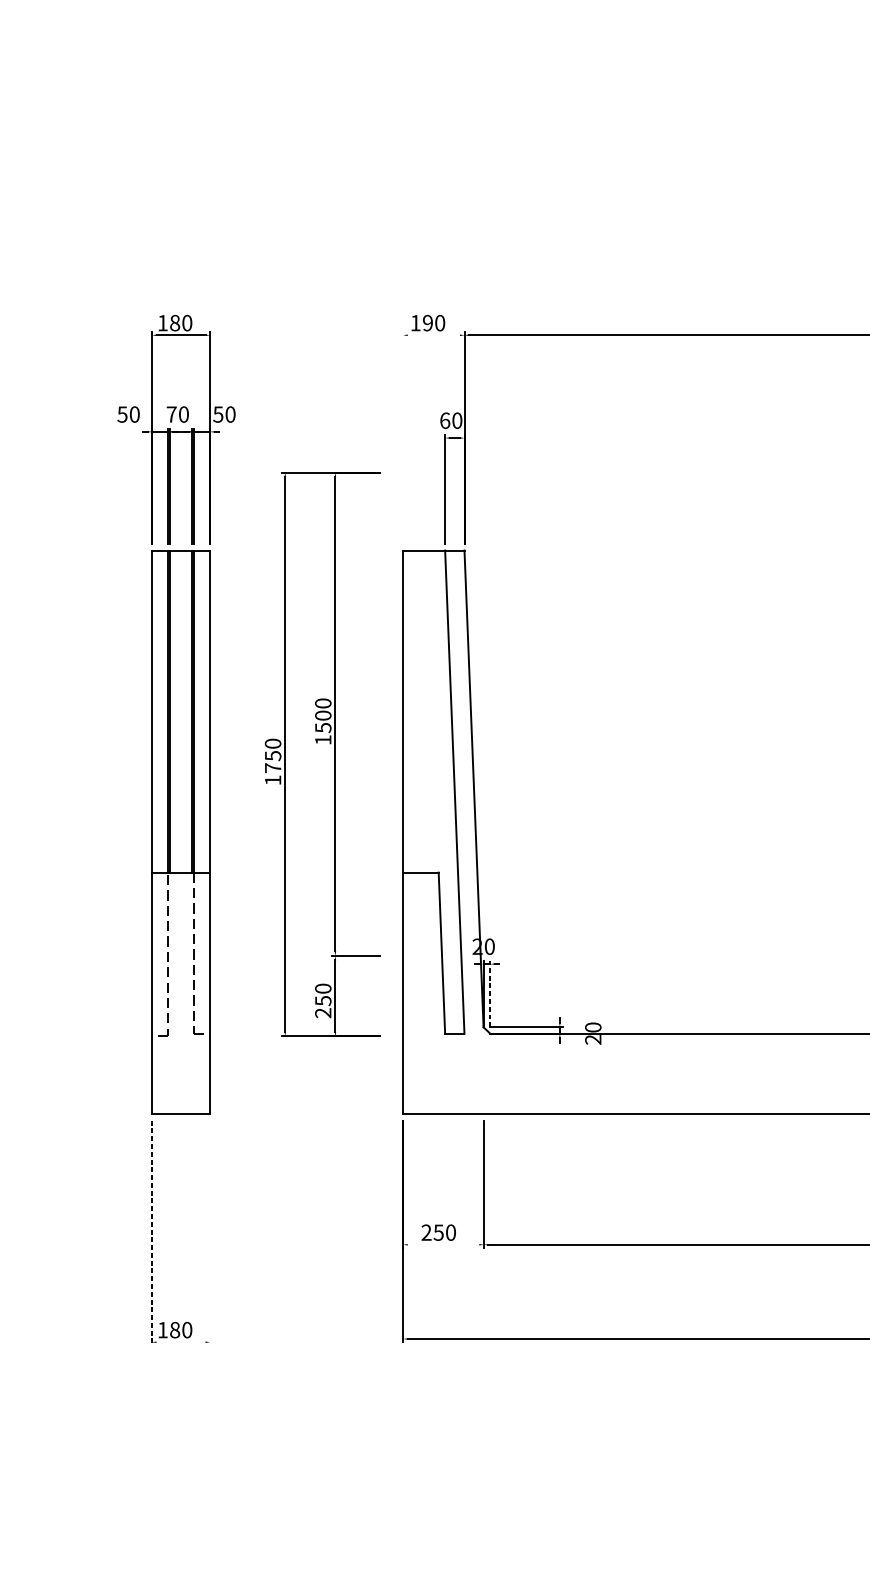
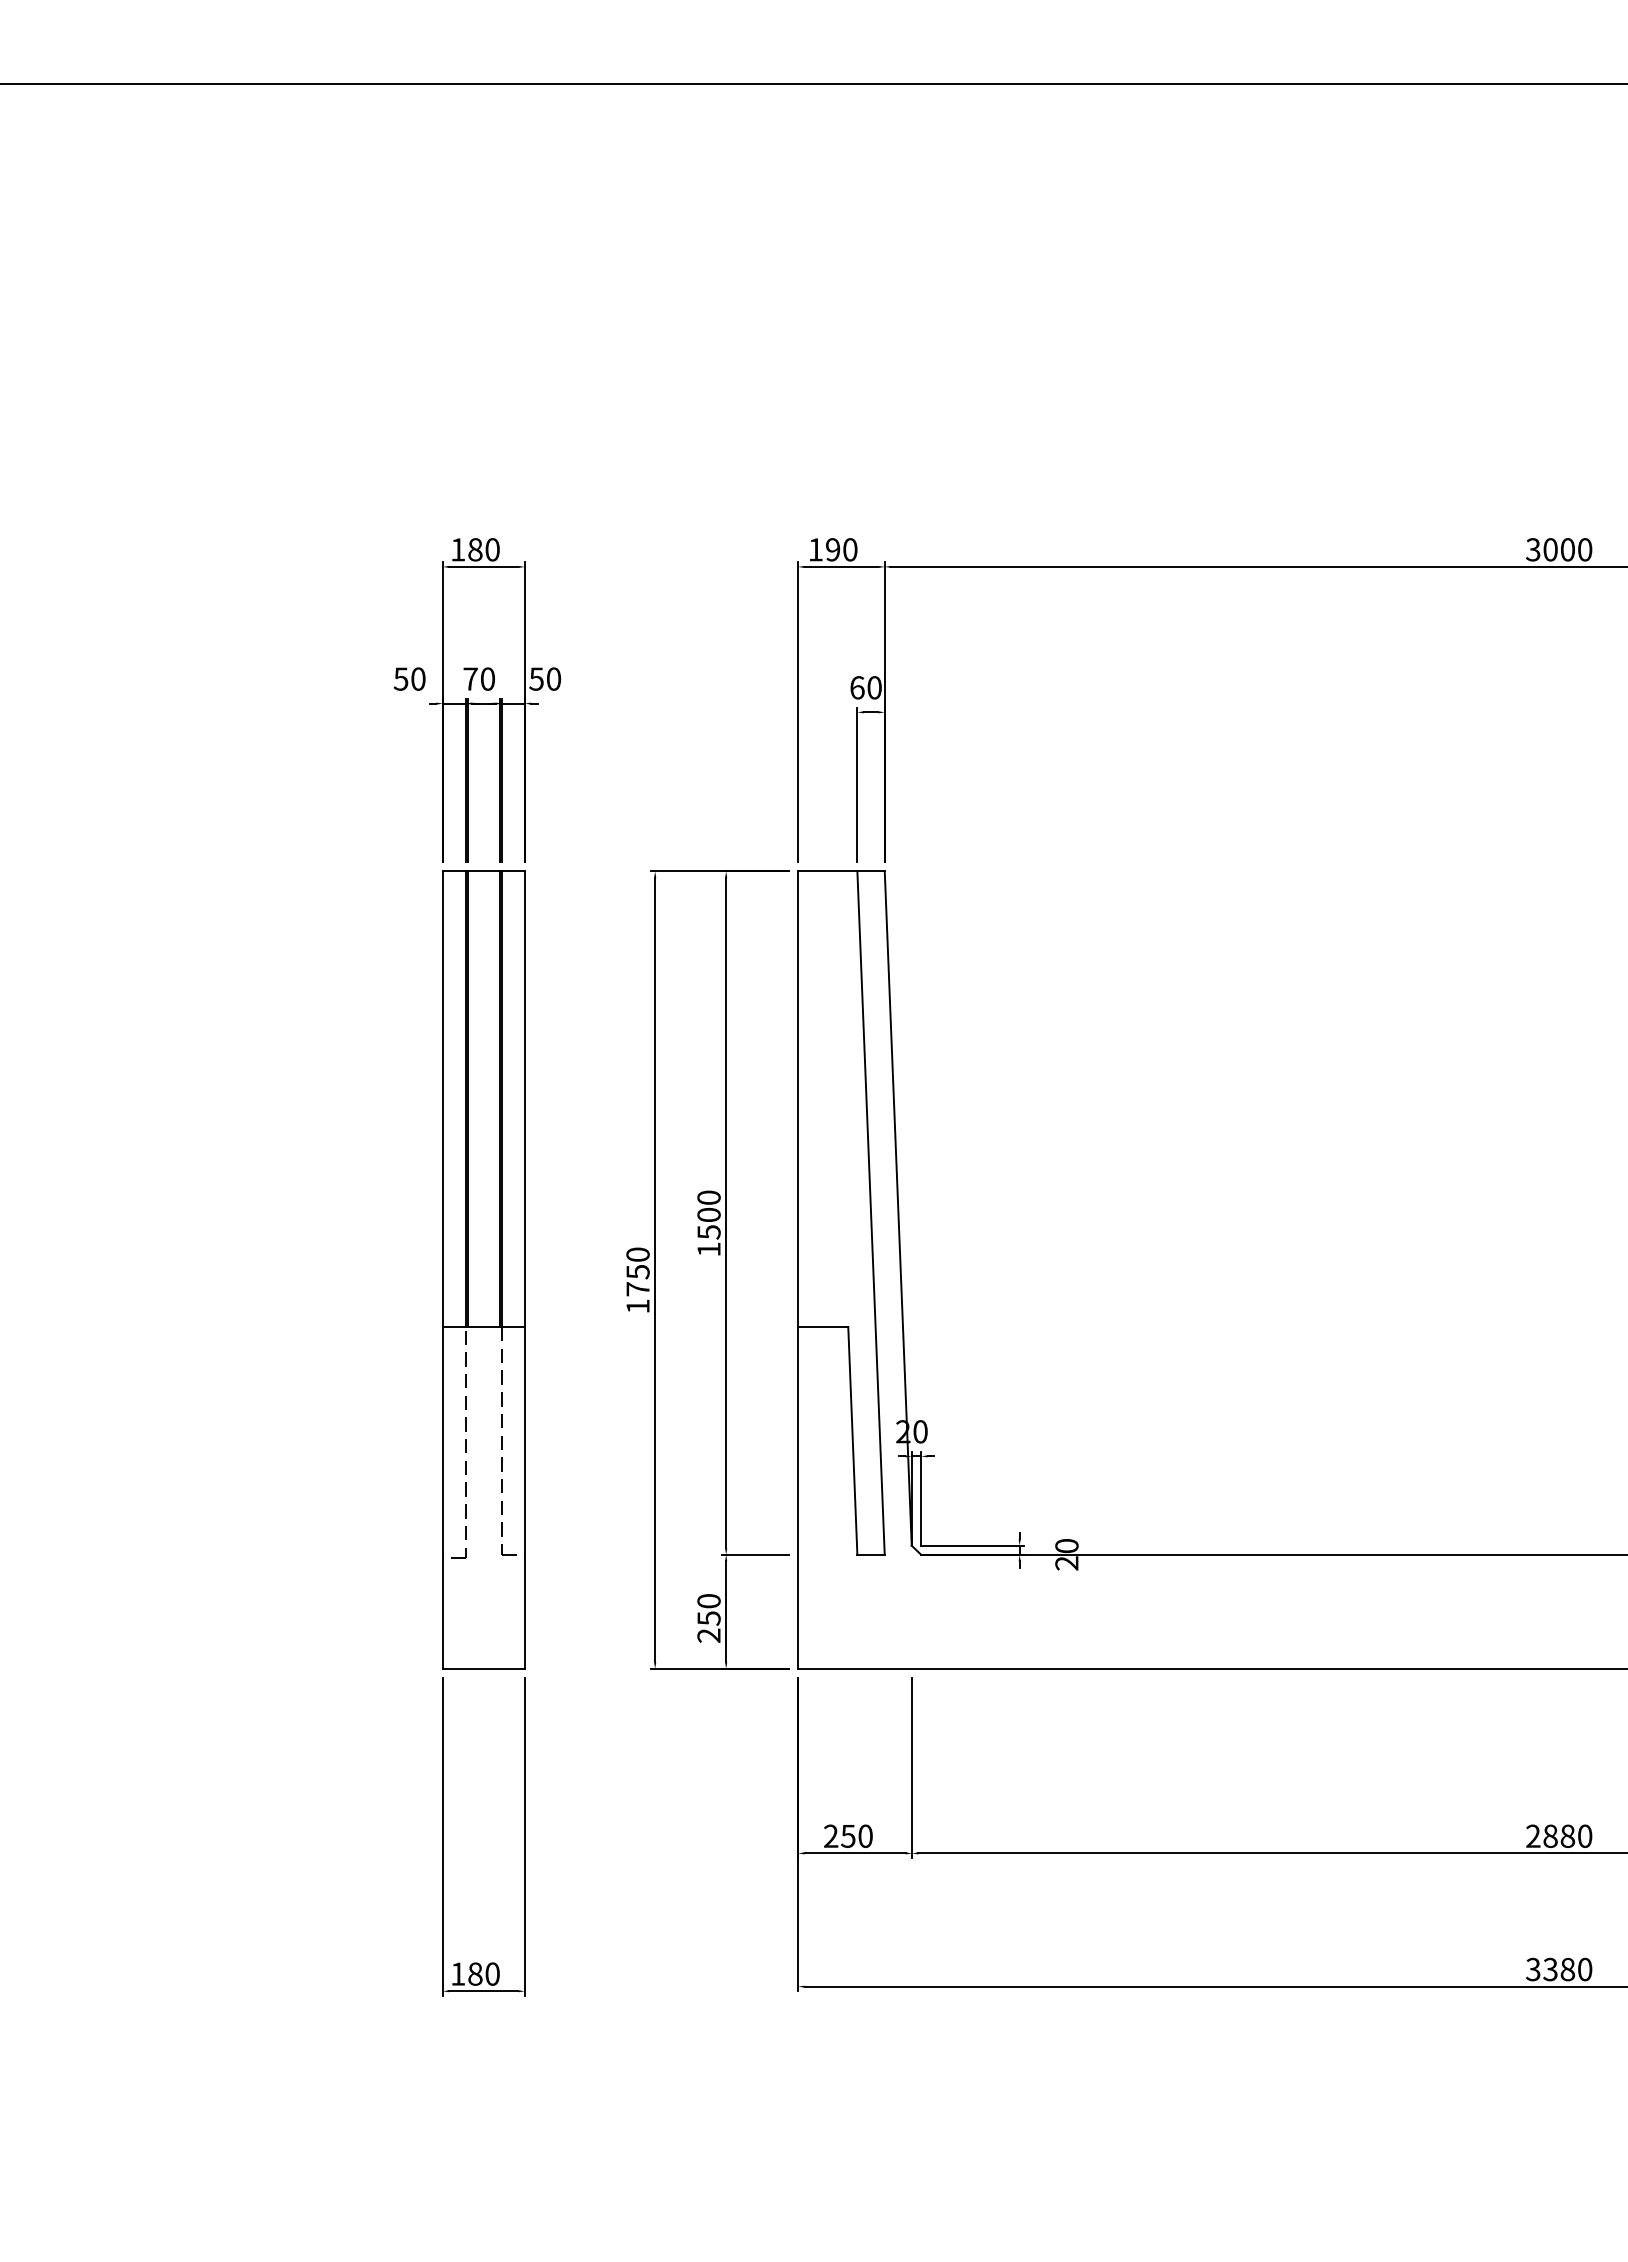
line: (433, 334) -> (841, 566), added
line: (403, 438) -> (798, 712), added
part: (322, 754) -> (707, 1269), moved
line: (490, 993) -> (921, 1498), dashed -> solid
line: (151, 1232) -> (442, 1836), dashed -> solid
line: (209, 1232) -> (524, 1836), added
line: (443, 1244) -> (854, 1853), added
line: (180, 1342) -> (483, 1991), added

